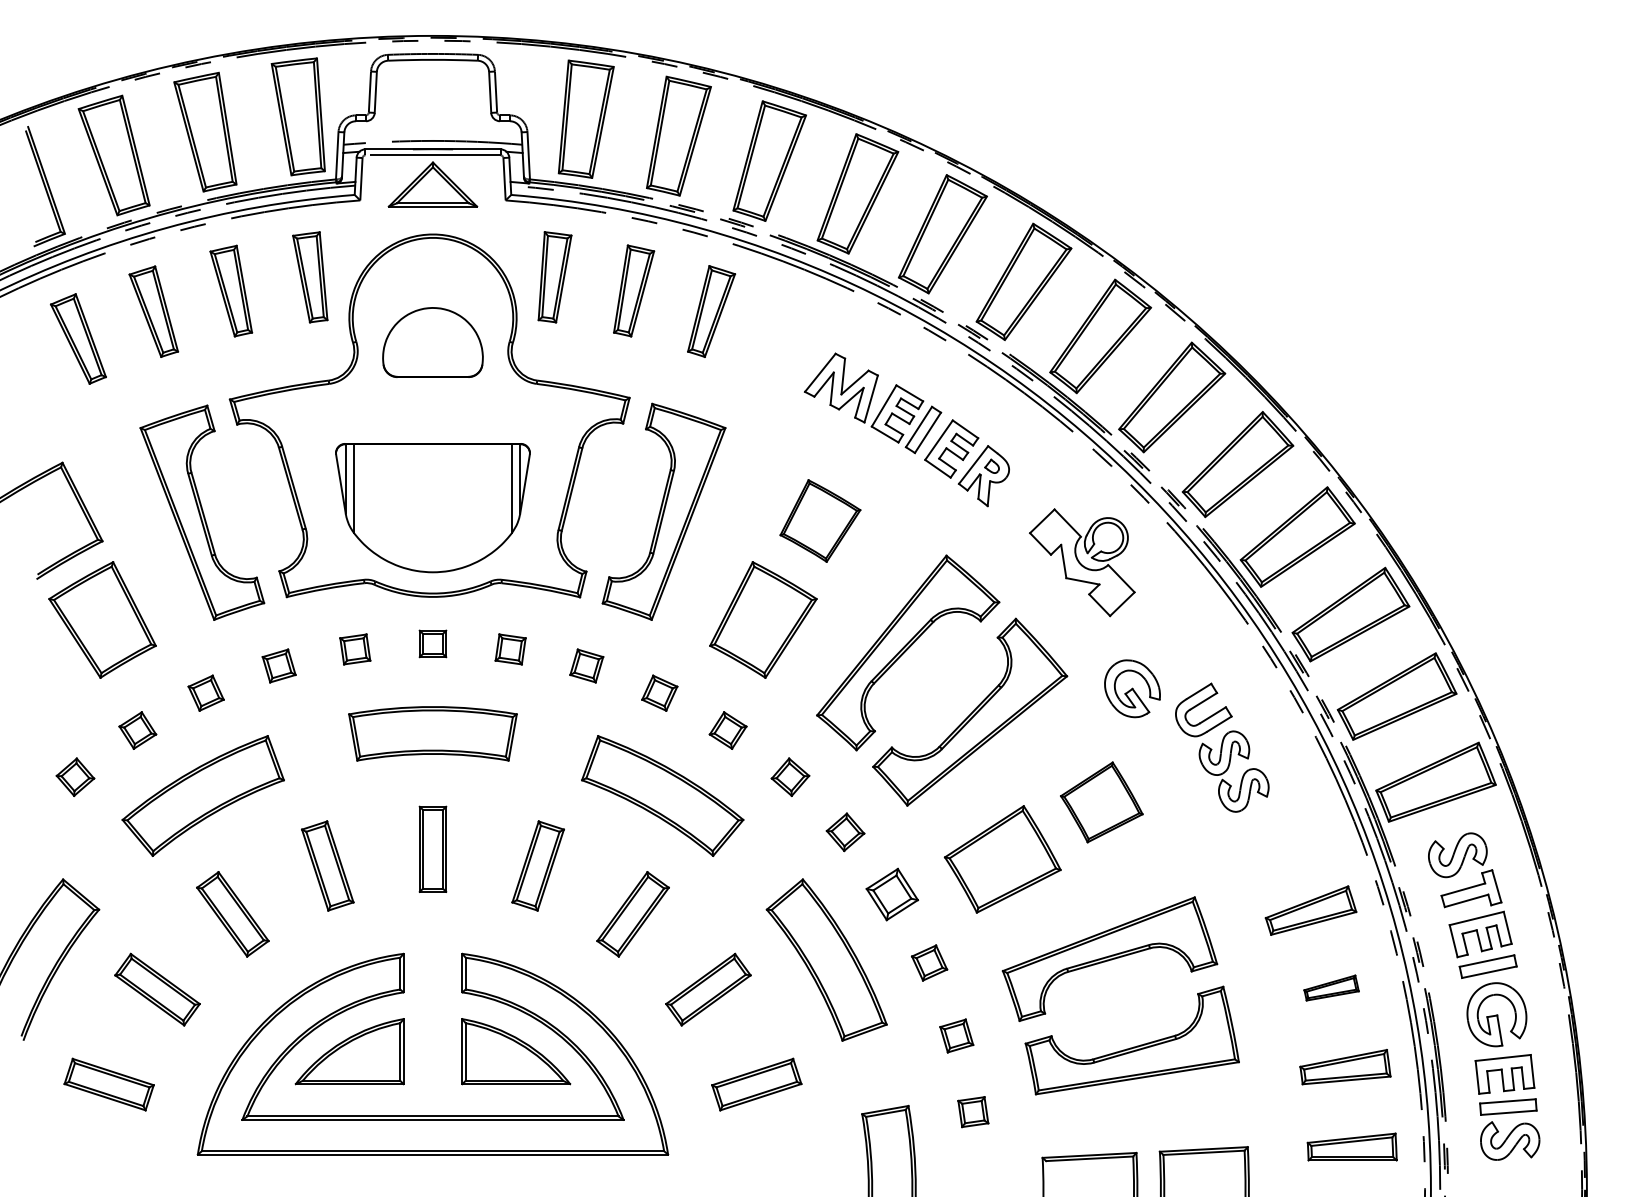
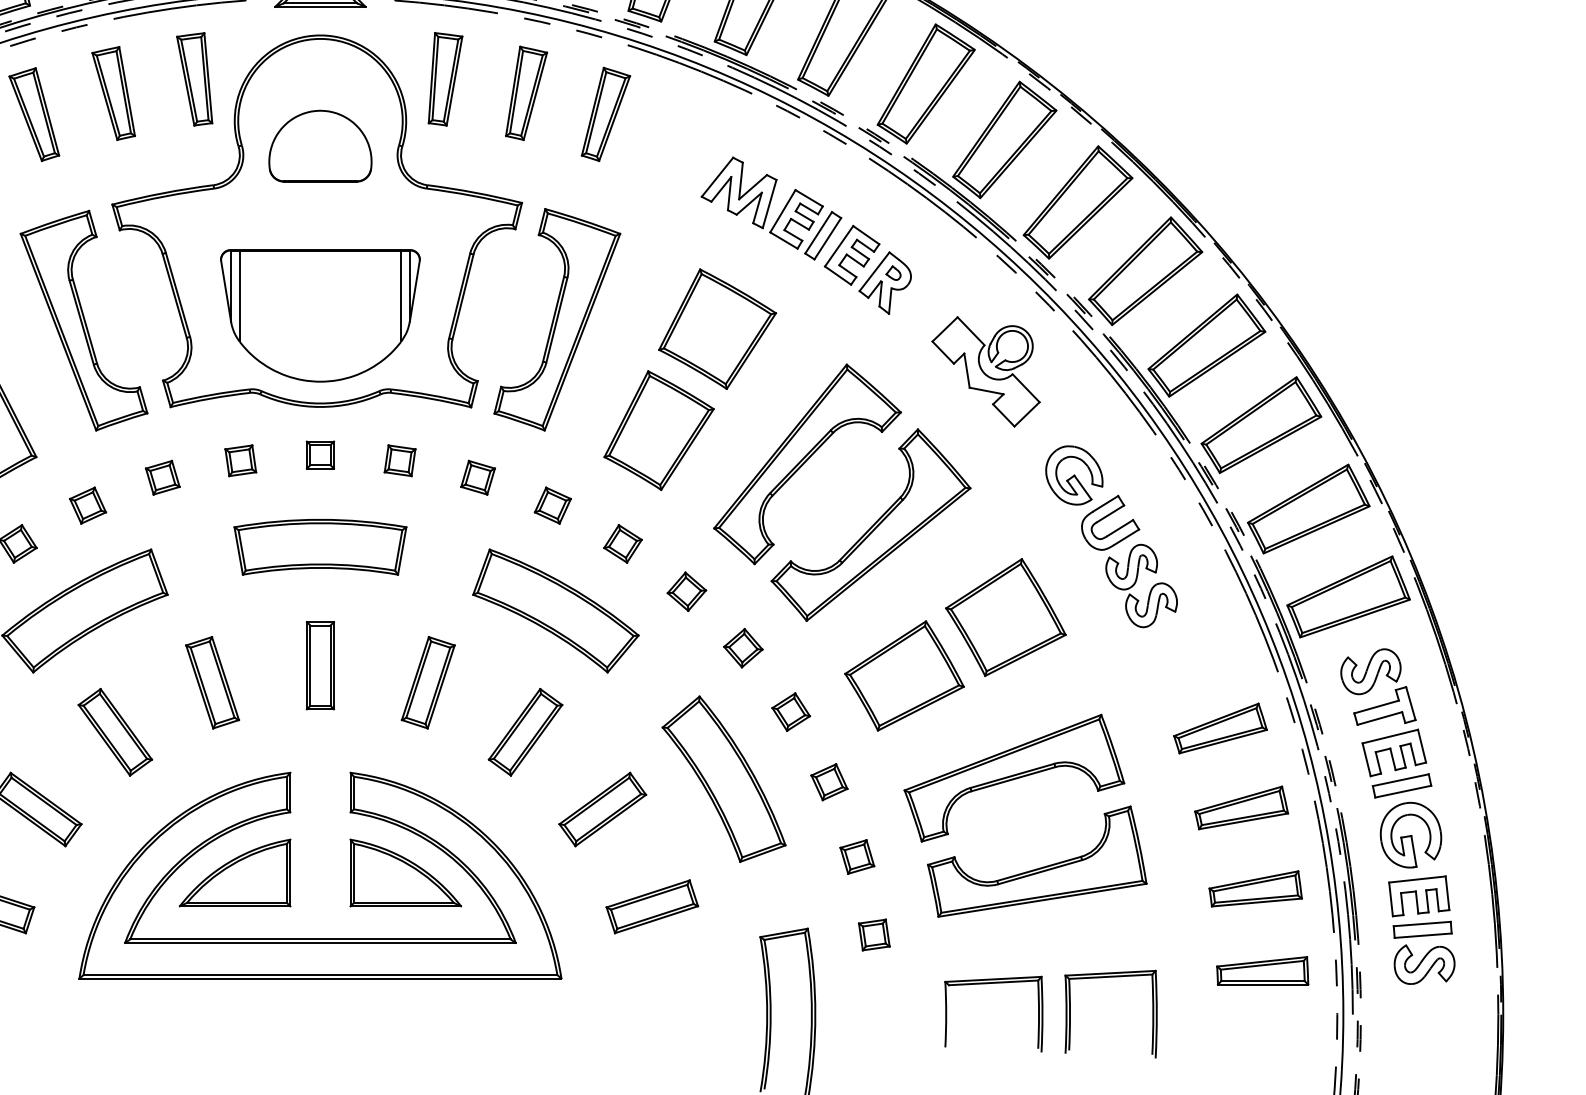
part: (820, 520) -> (717, 328), size x1.43
part: (1132, 688) -> (1074, 475), moved
part: (1101, 802) -> (1005, 617), size x1.43
part: (891, 894) -> (790, 711), size x0.71
part: (1331, 987) -> (1241, 807), size x1.67

